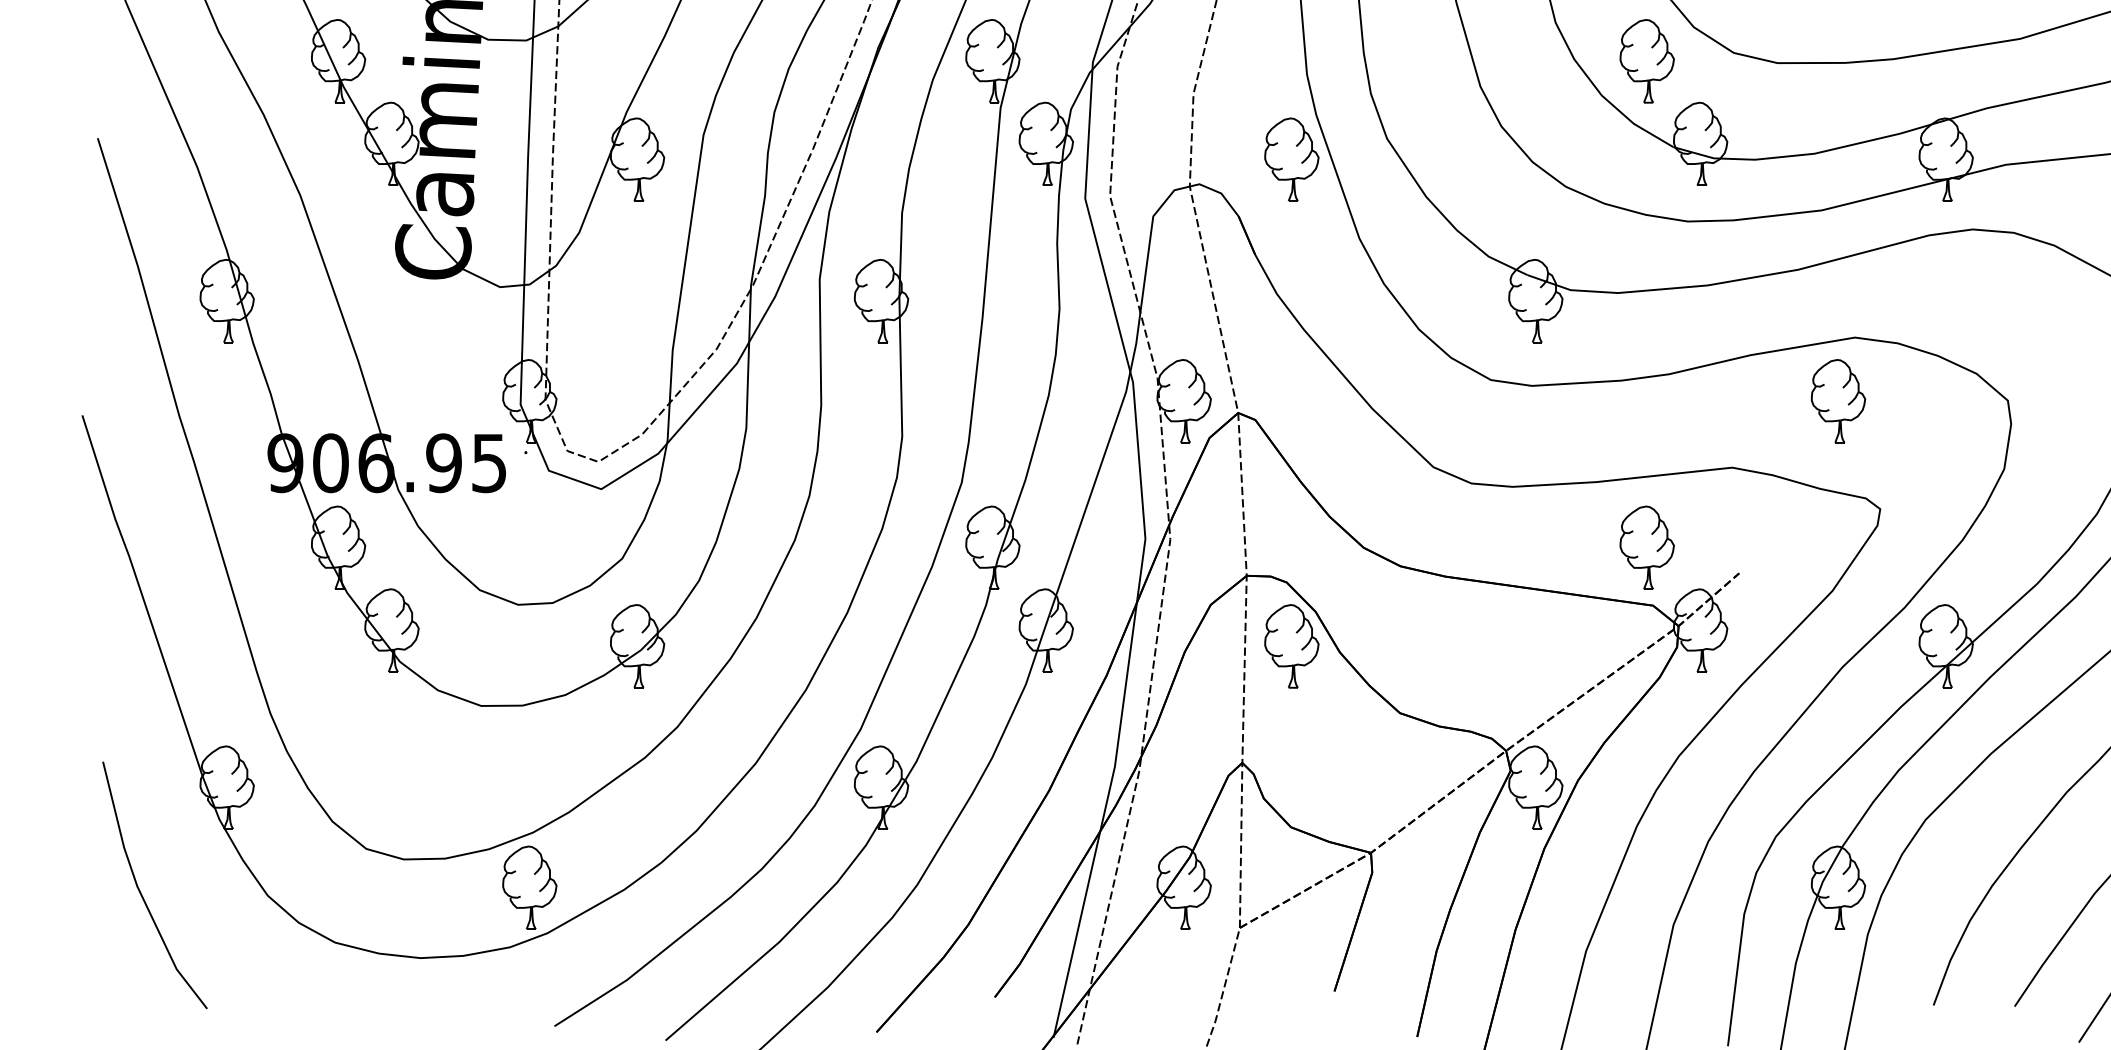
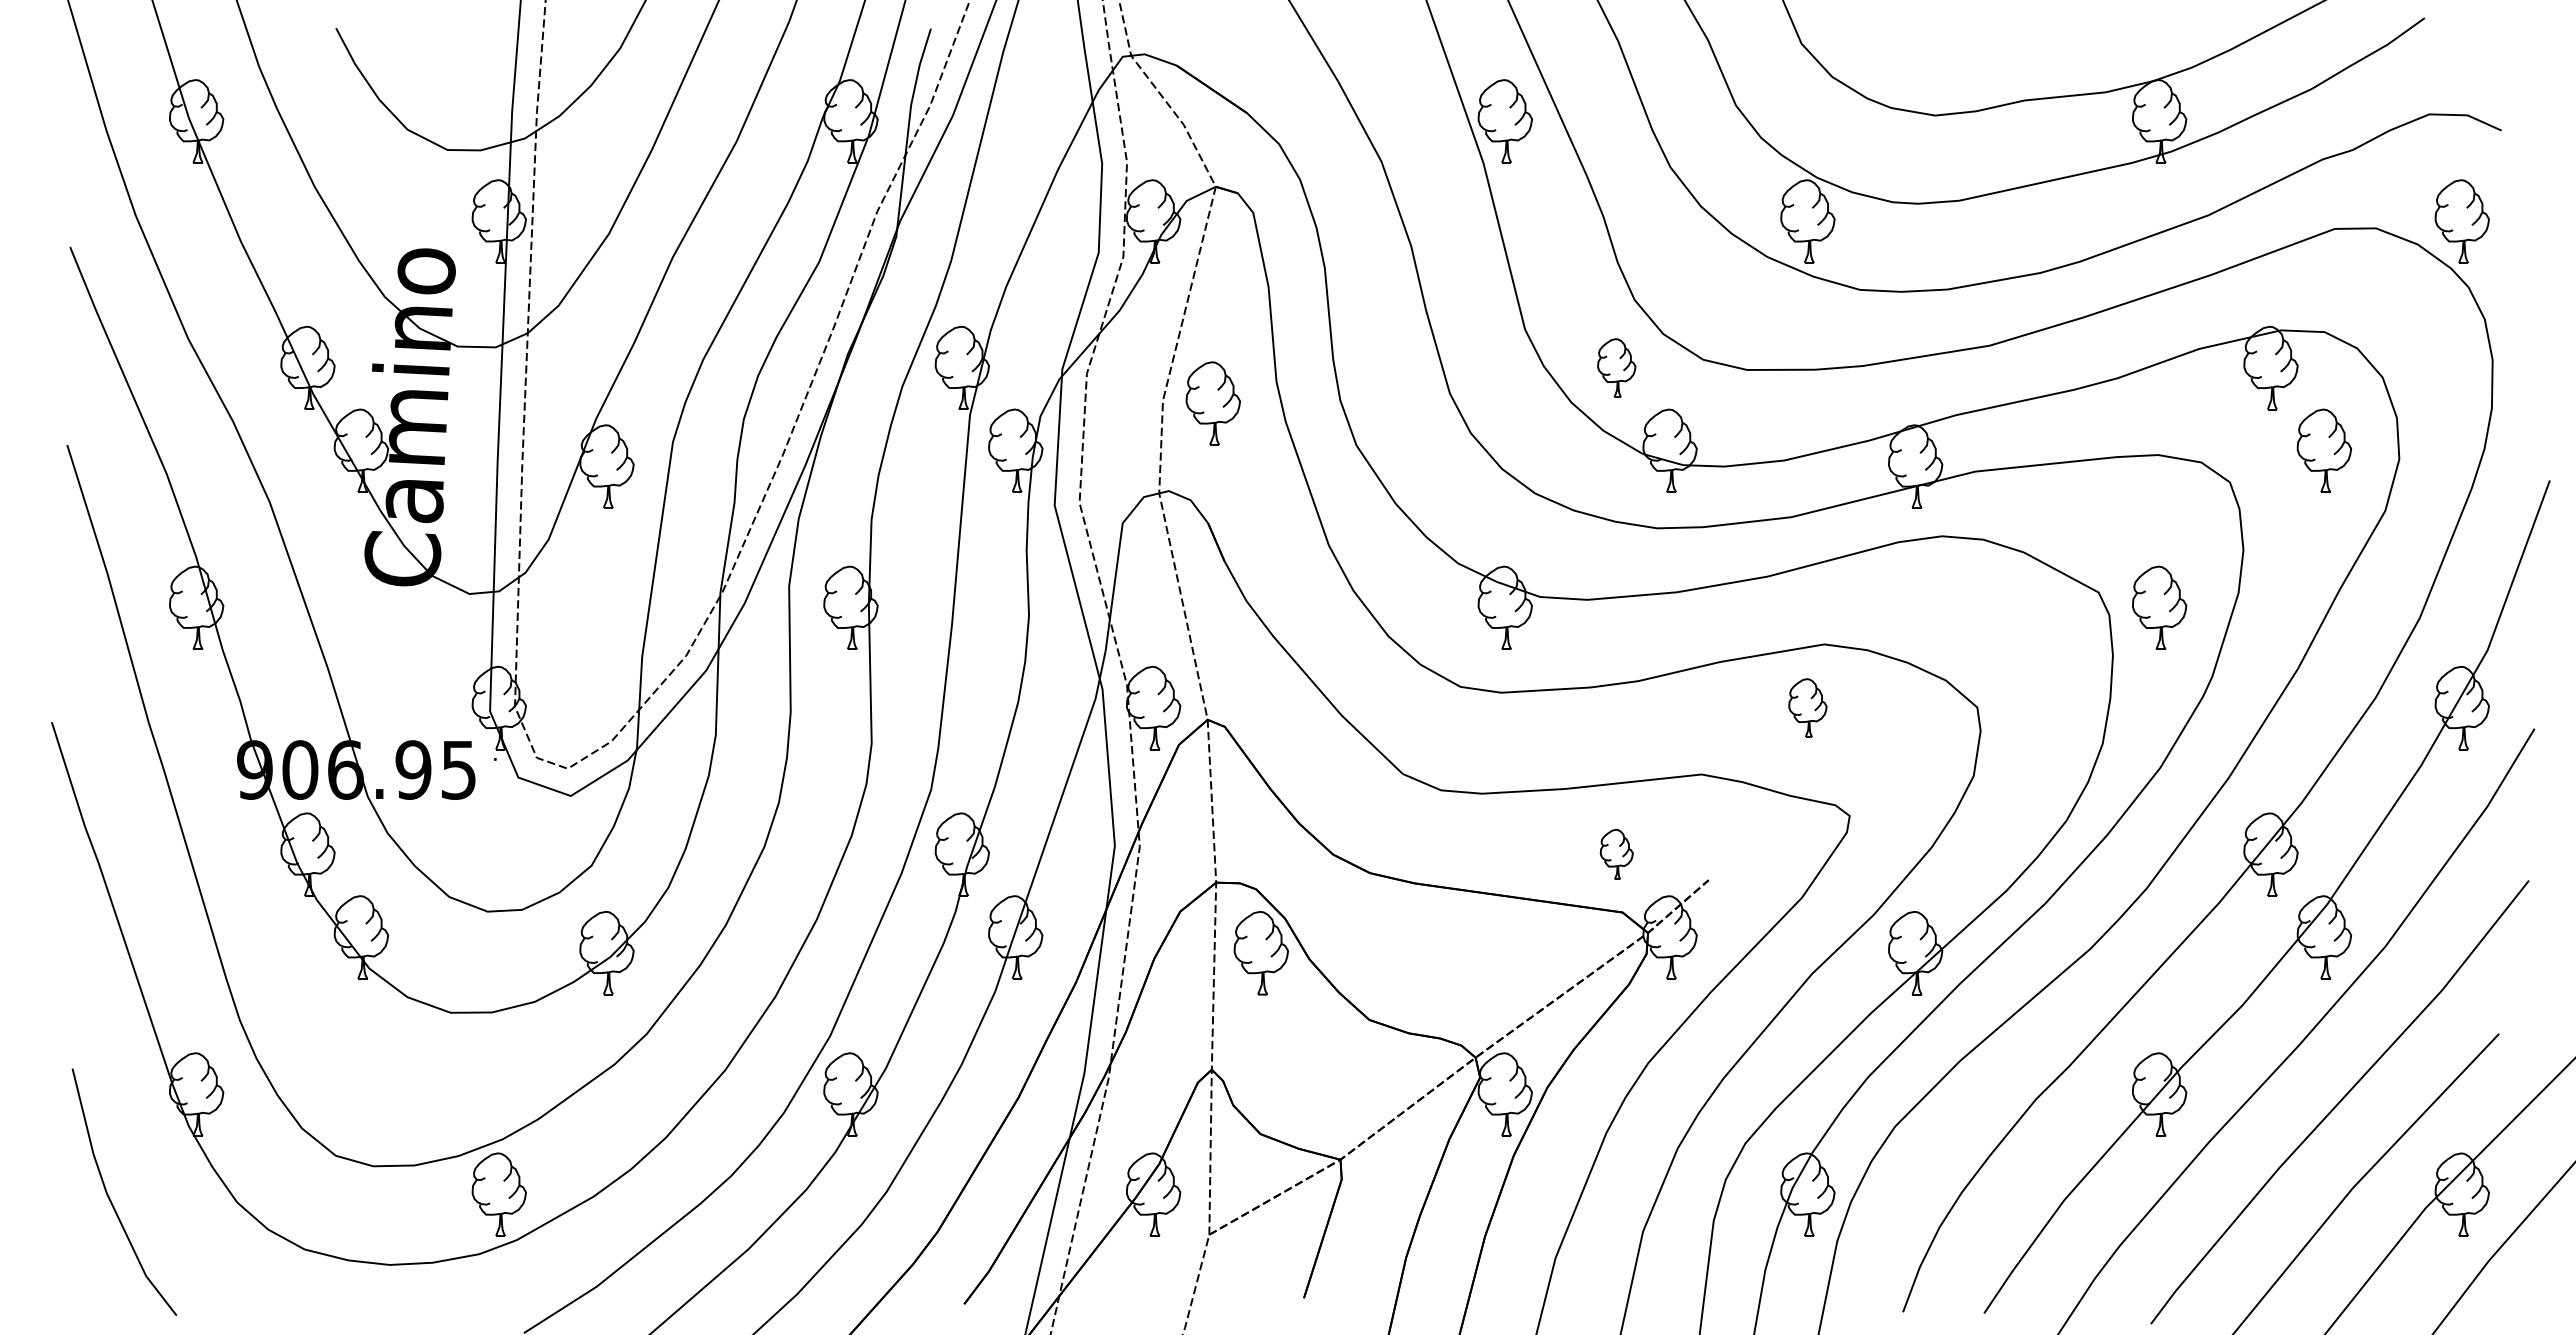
part: (1647, 60) -> (1616, 367), size x0.7
part: (1291, 159) -> (1212, 403), moved
part: (1838, 400) -> (1807, 707), size x0.7
part: (1647, 547) -> (1616, 854), size x0.6

